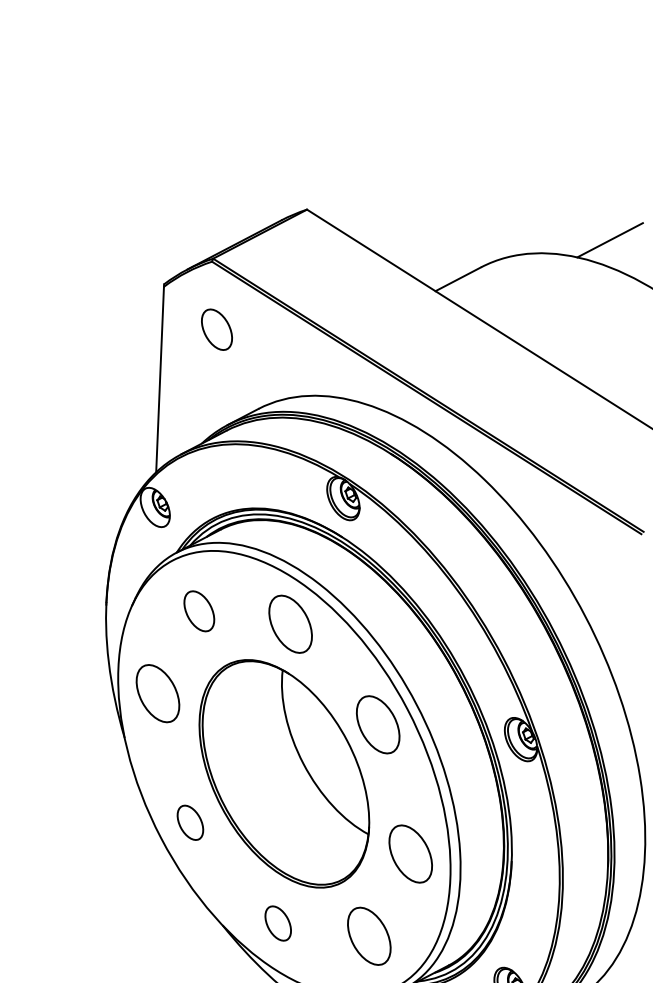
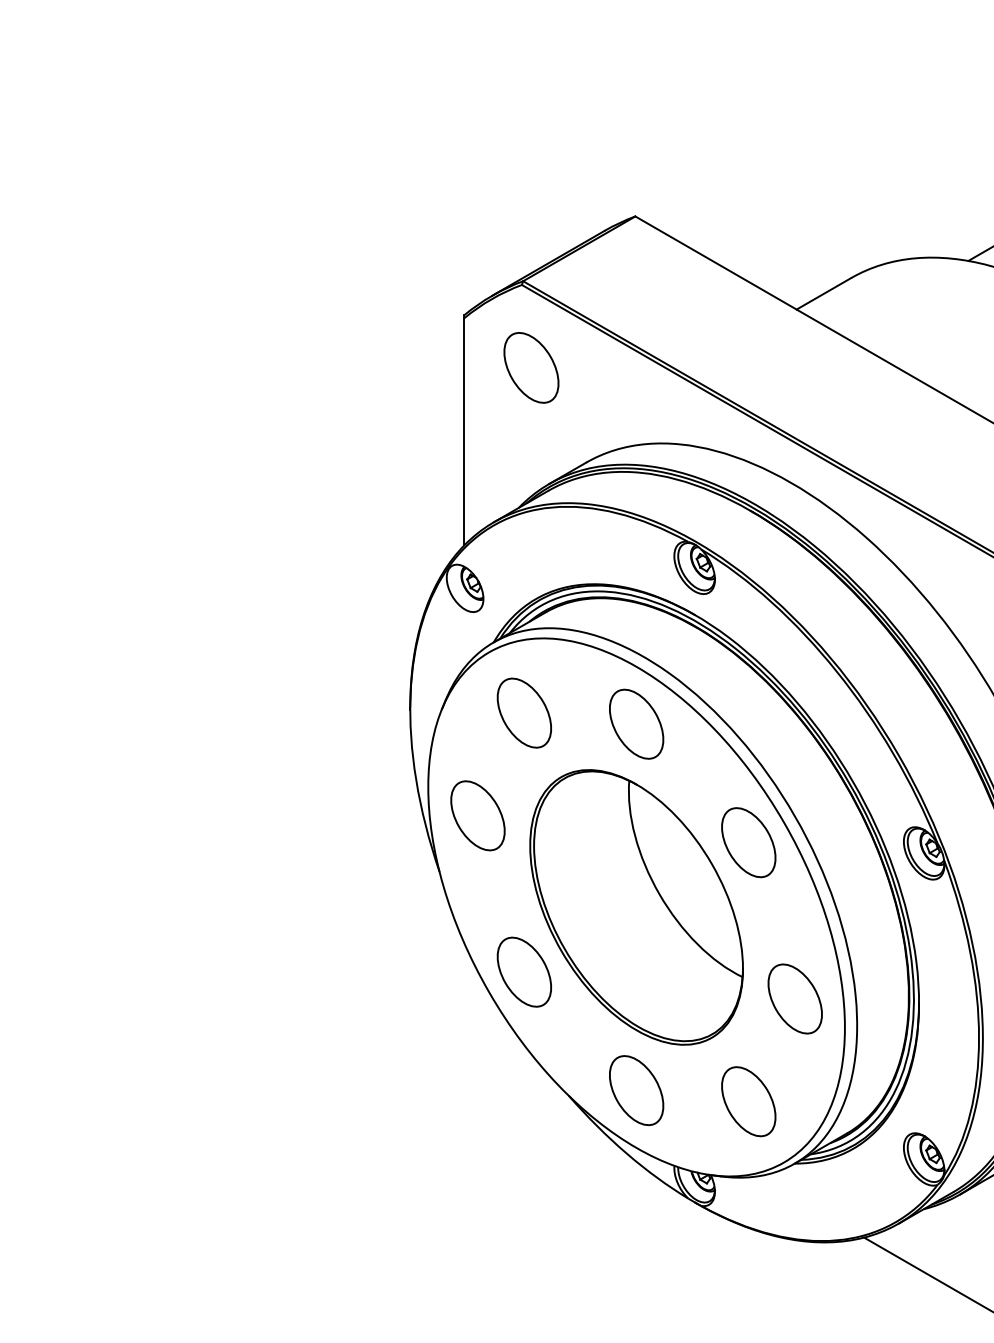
part: (217, 329) -> (531, 367), size x1.43
part: (198, 610) -> (523, 712), size x1.43
part: (189, 822) -> (523, 971), size x1.67
part: (278, 923) -> (636, 1090), size x1.67

